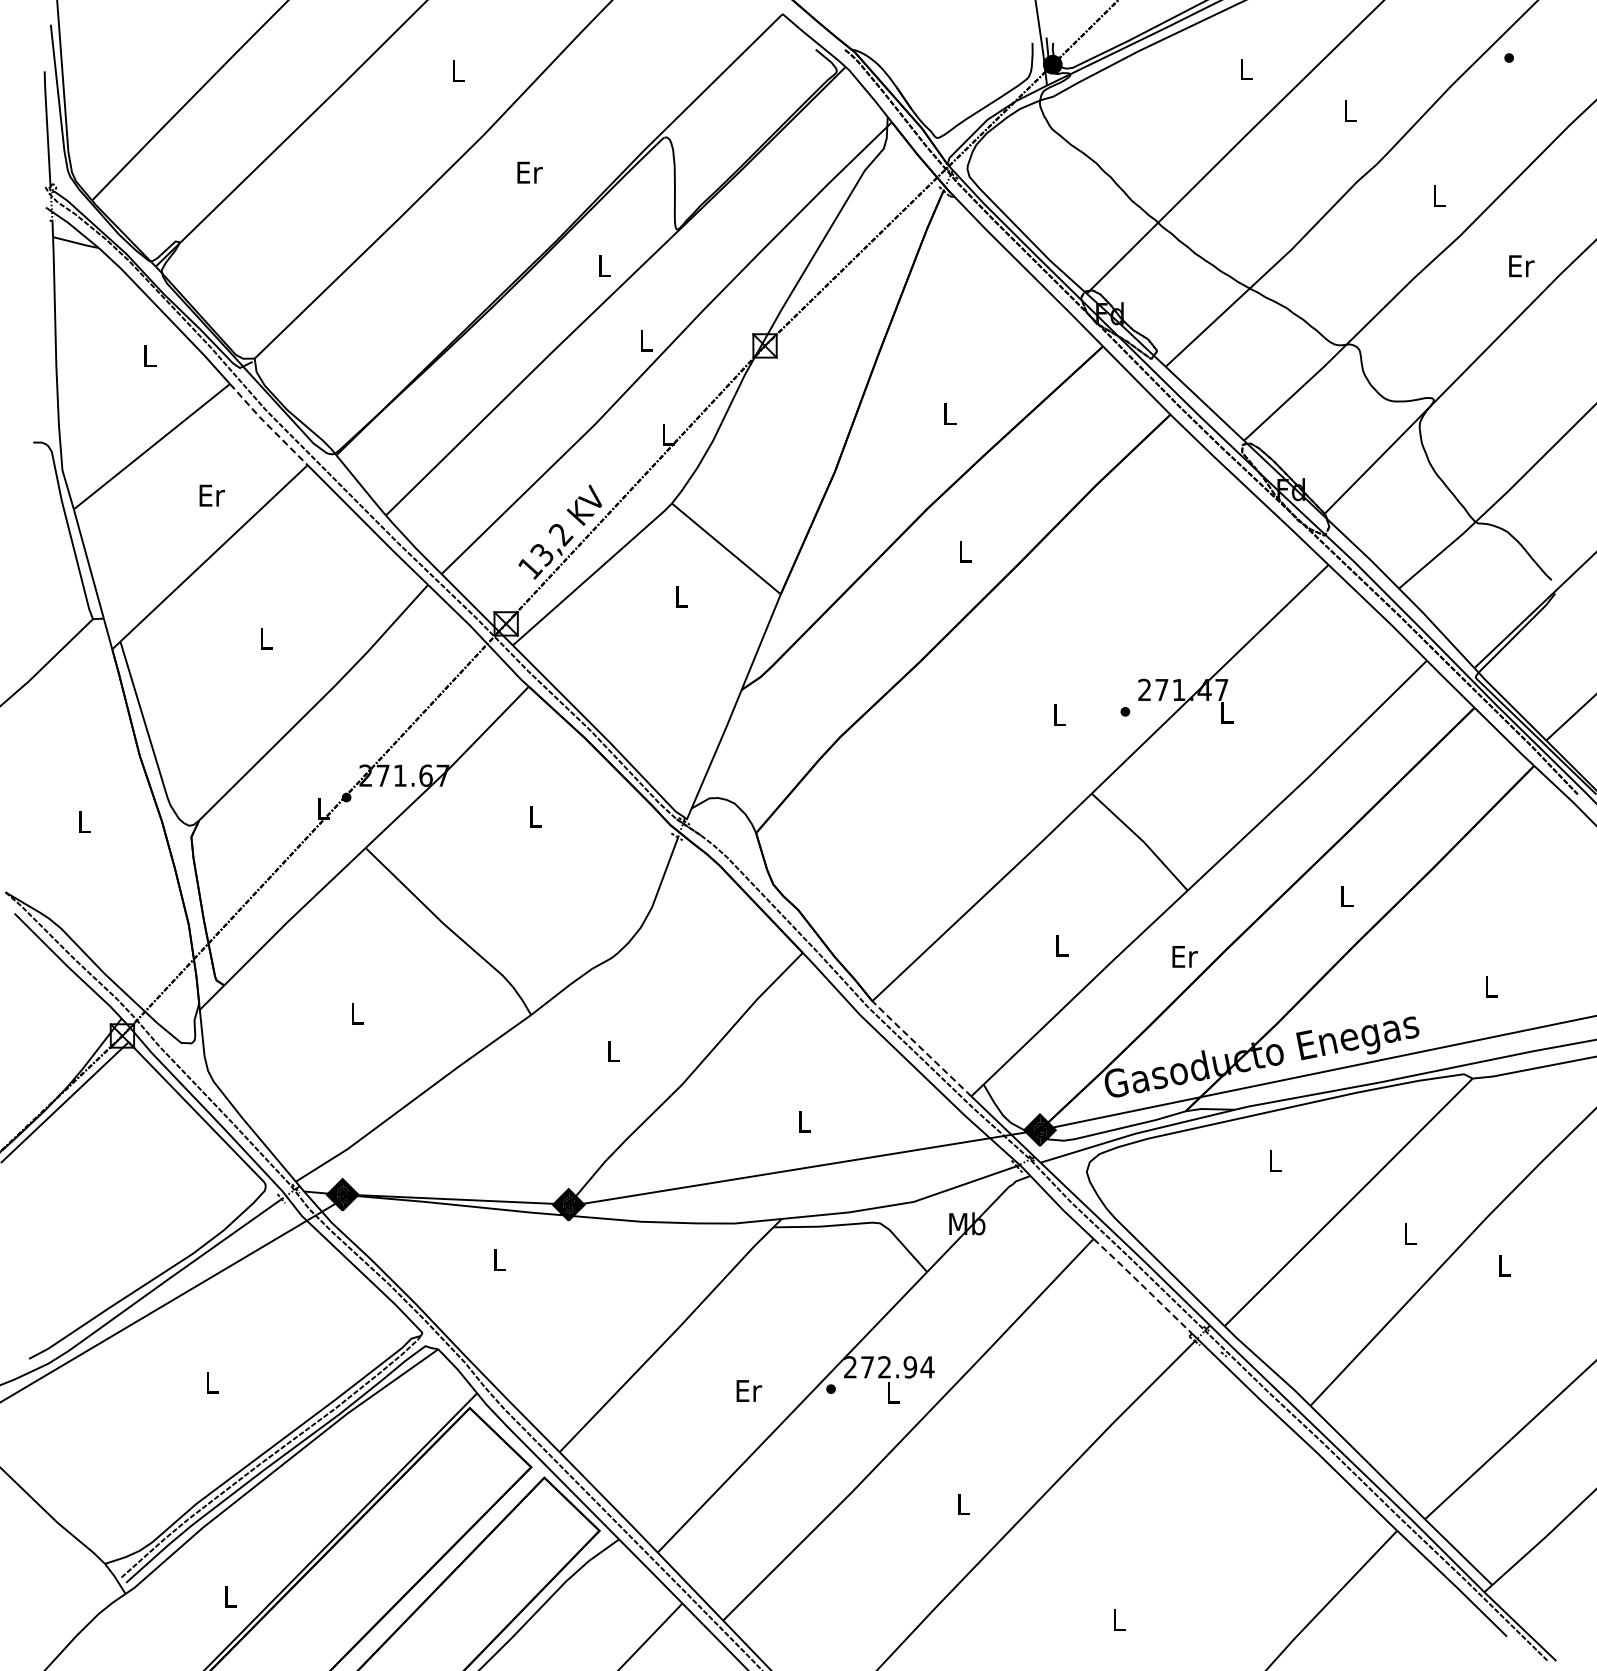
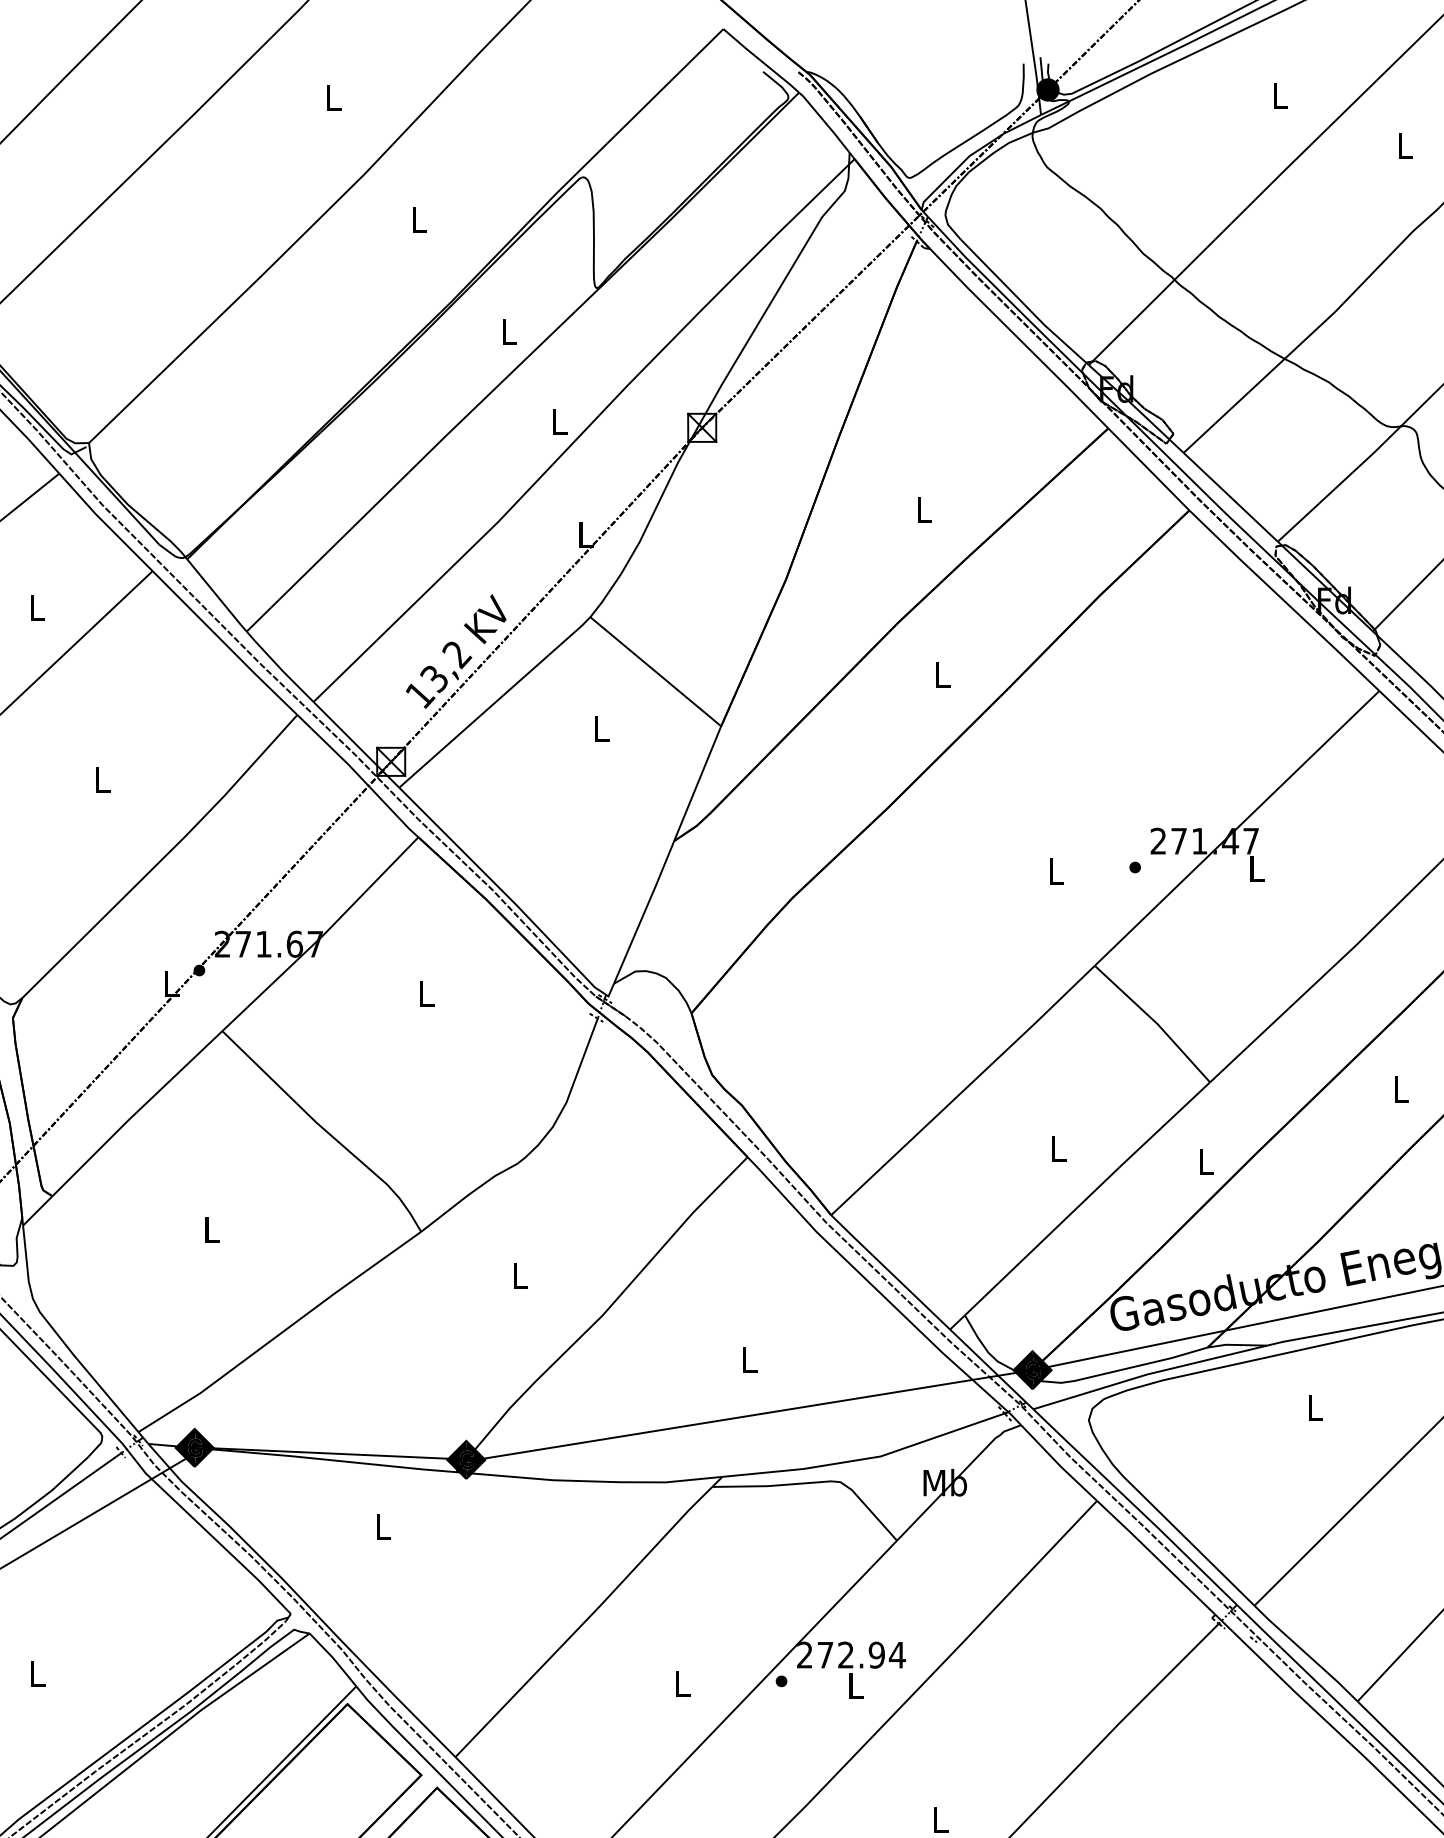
text: (529, 172) -> (419, 219), Er -> L
line: (267, 425) -> (104, 523), dashed -> solid
text: (212, 495) -> (38, 607), Er -> L
text: (1184, 956) -> (1206, 1161), Er -> L
line: (921, 1048) -> (890, 1272), dashed -> solid
line: (1142, 1286) -> (1155, 1558), dashed -> solid
text: (749, 1390) -> (683, 1683), Er -> L

